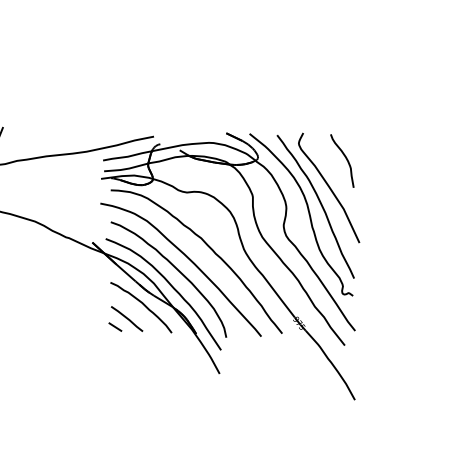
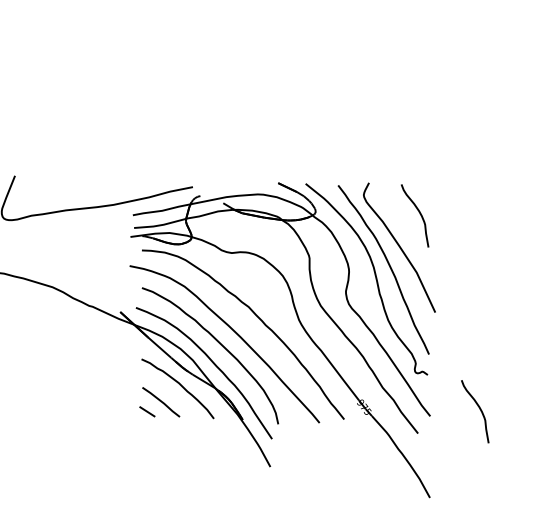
curve: (395, 323) -> (477, 407), added

